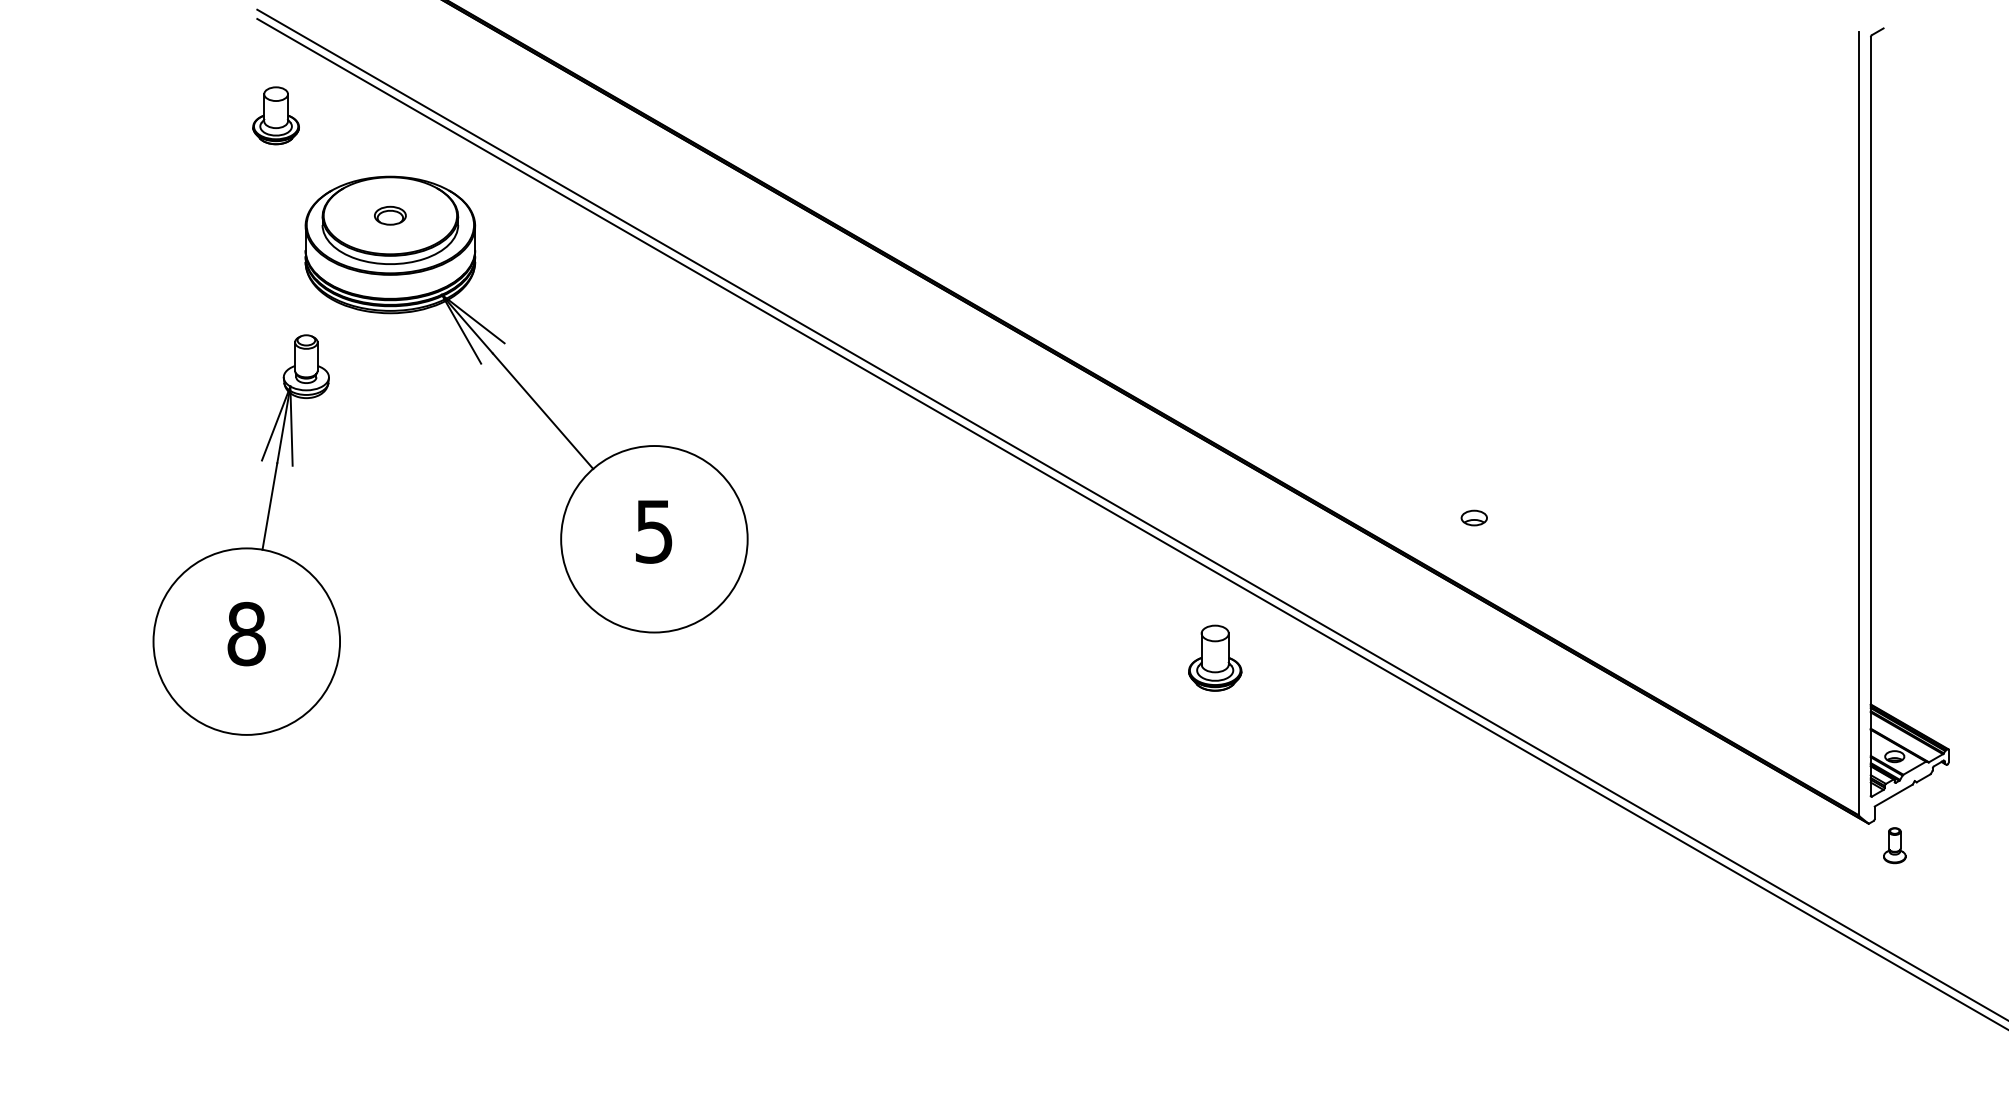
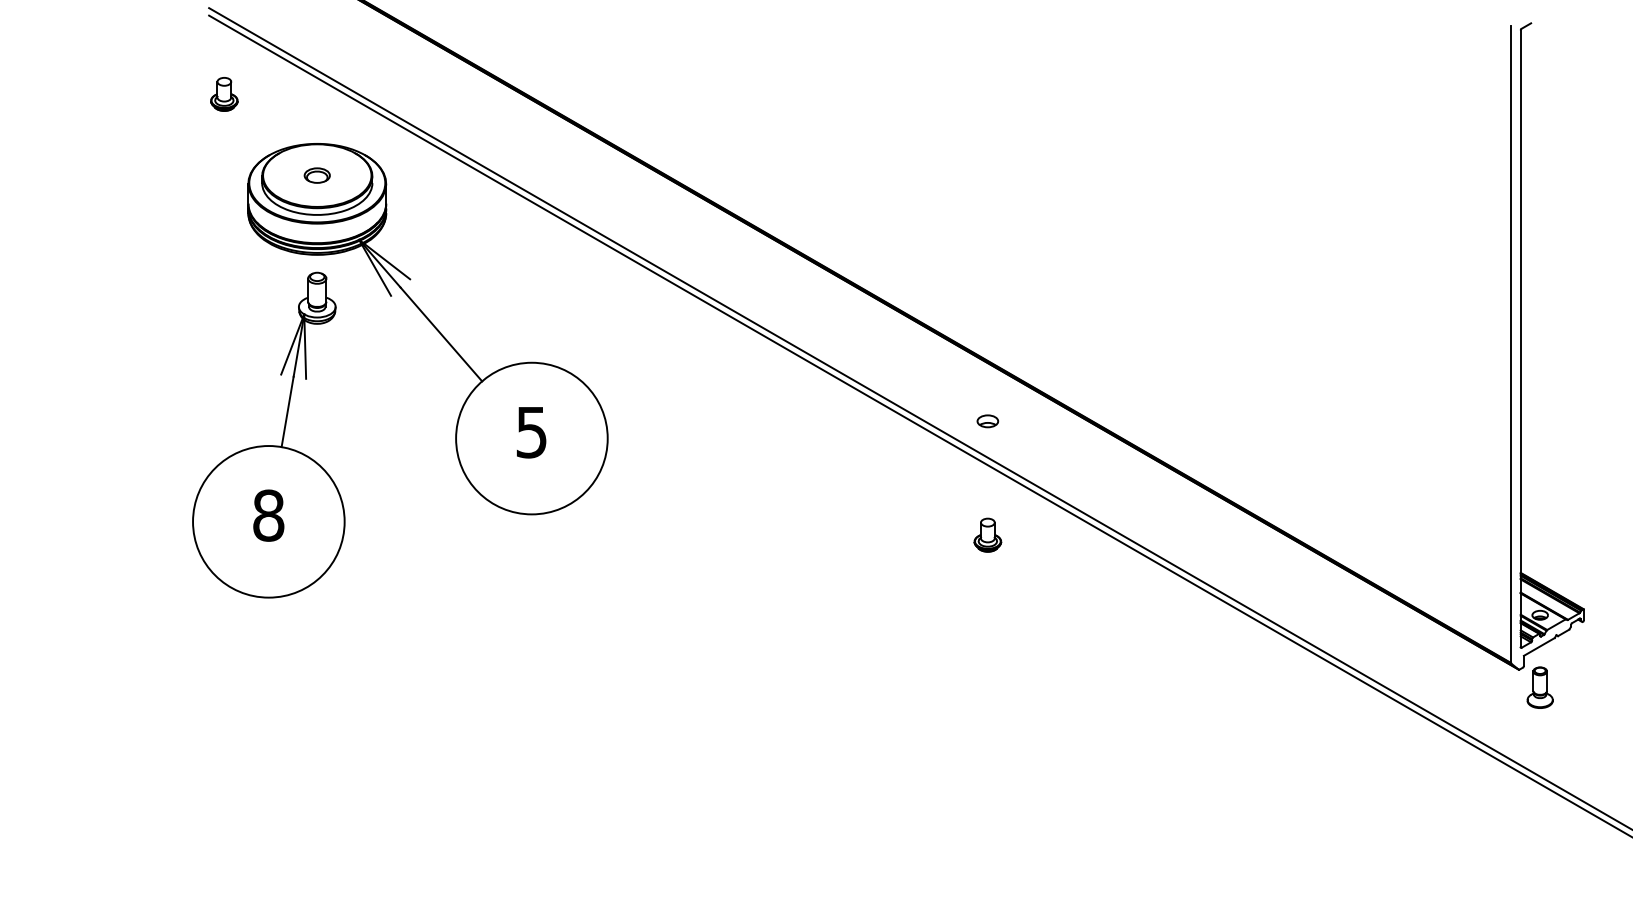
part: (275, 115) -> (223, 94), size x0.71
part: (1473, 517) -> (987, 420), moved
part: (246, 547) -> (268, 445), moved
part: (1215, 657) -> (988, 534), size x0.62
part: (1894, 845) -> (1539, 687), size x1.43

